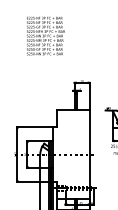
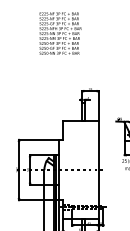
text: (45, 35) -> (60, 33), moved

